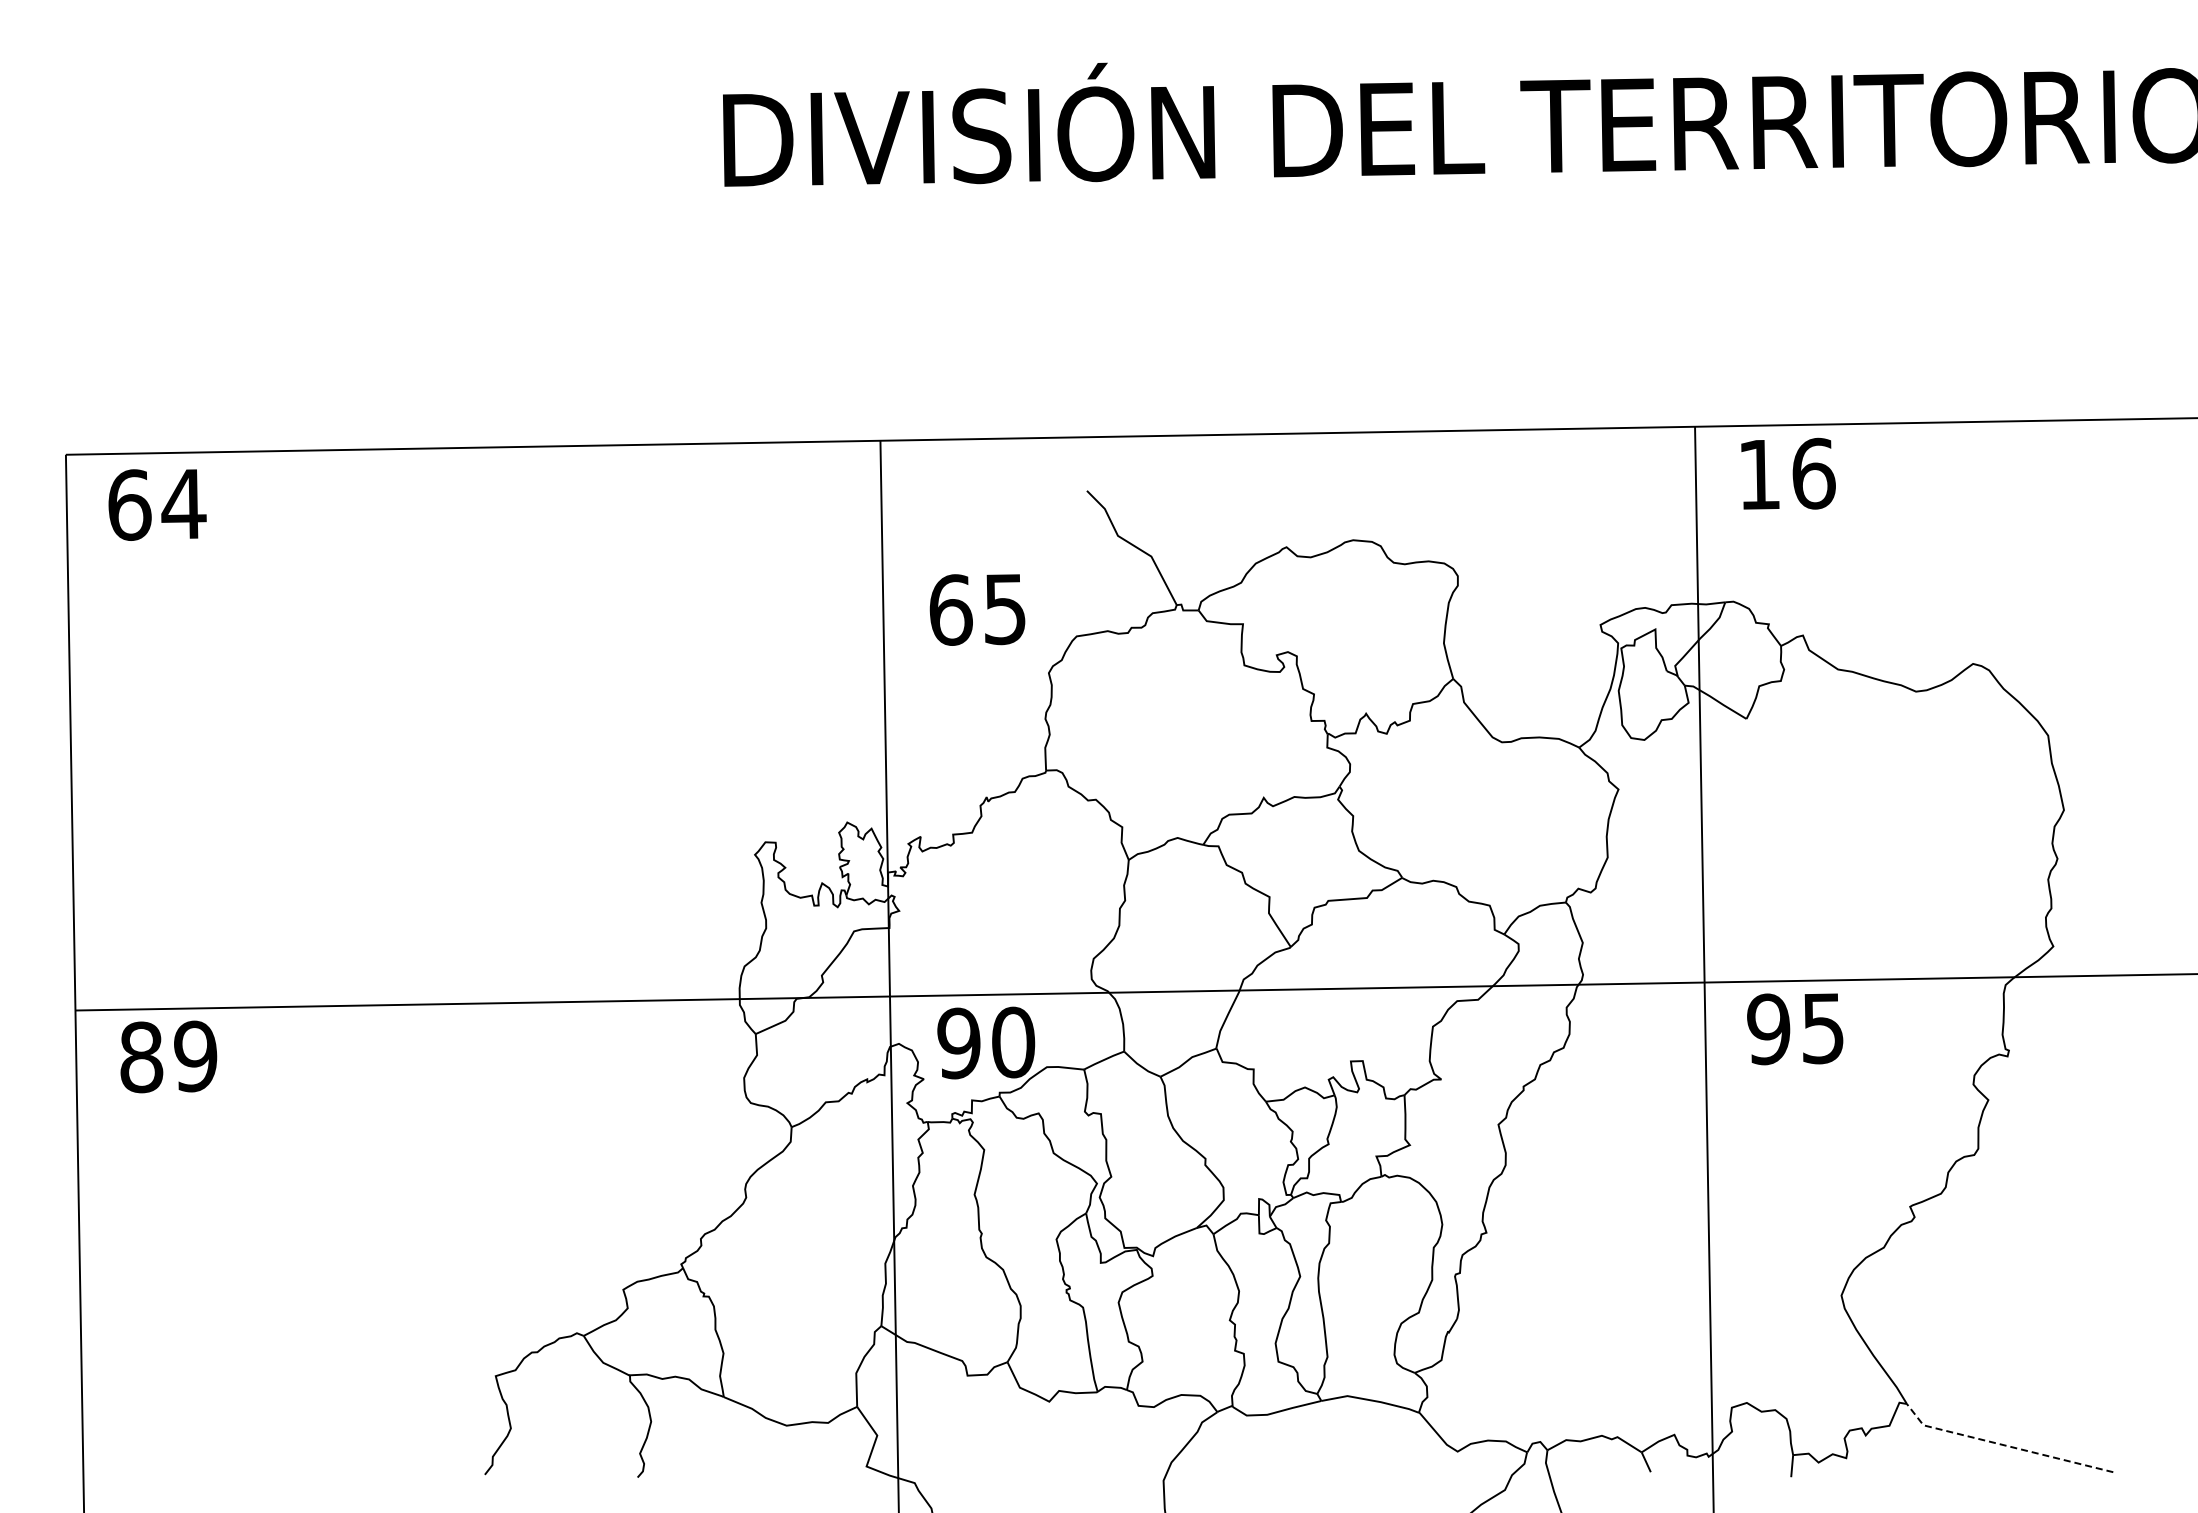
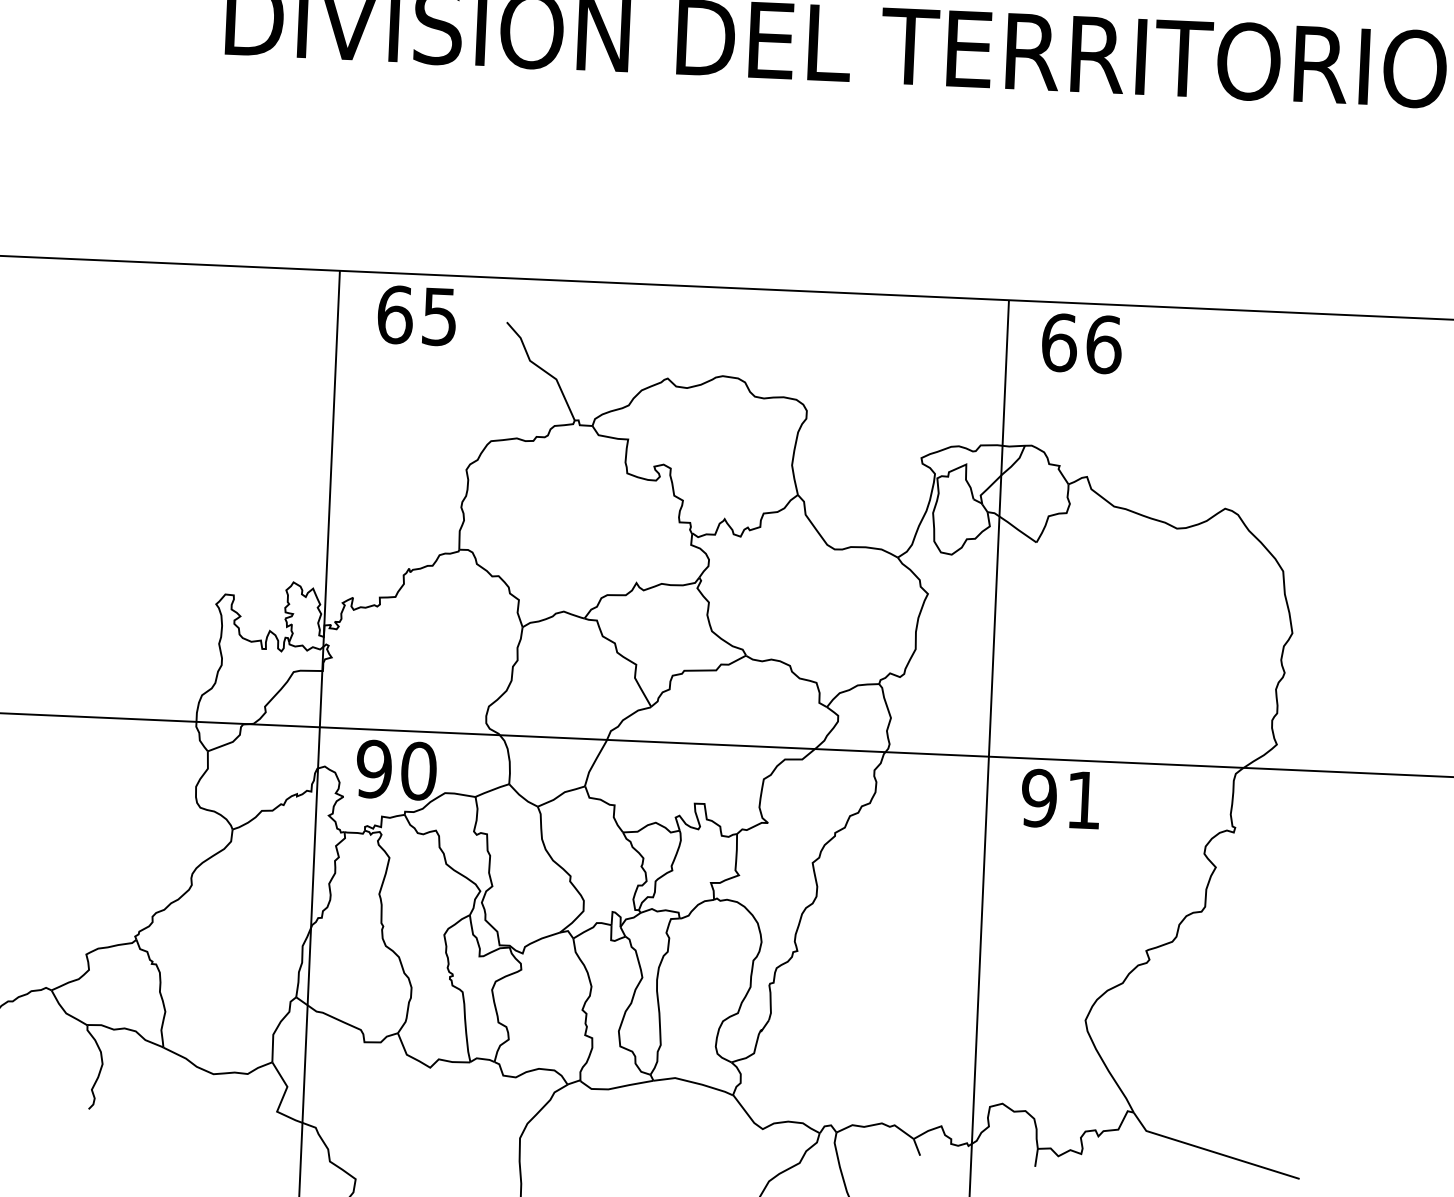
text: (1759, 474) -> (1059, 342), 16 -> 66
text: (977, 609) -> (417, 315), moved
text: (1823, 1028) -> (1084, 800), 95 -> 91
line: (2003, 1445) -> (1210, 1151), dashed -> solid

